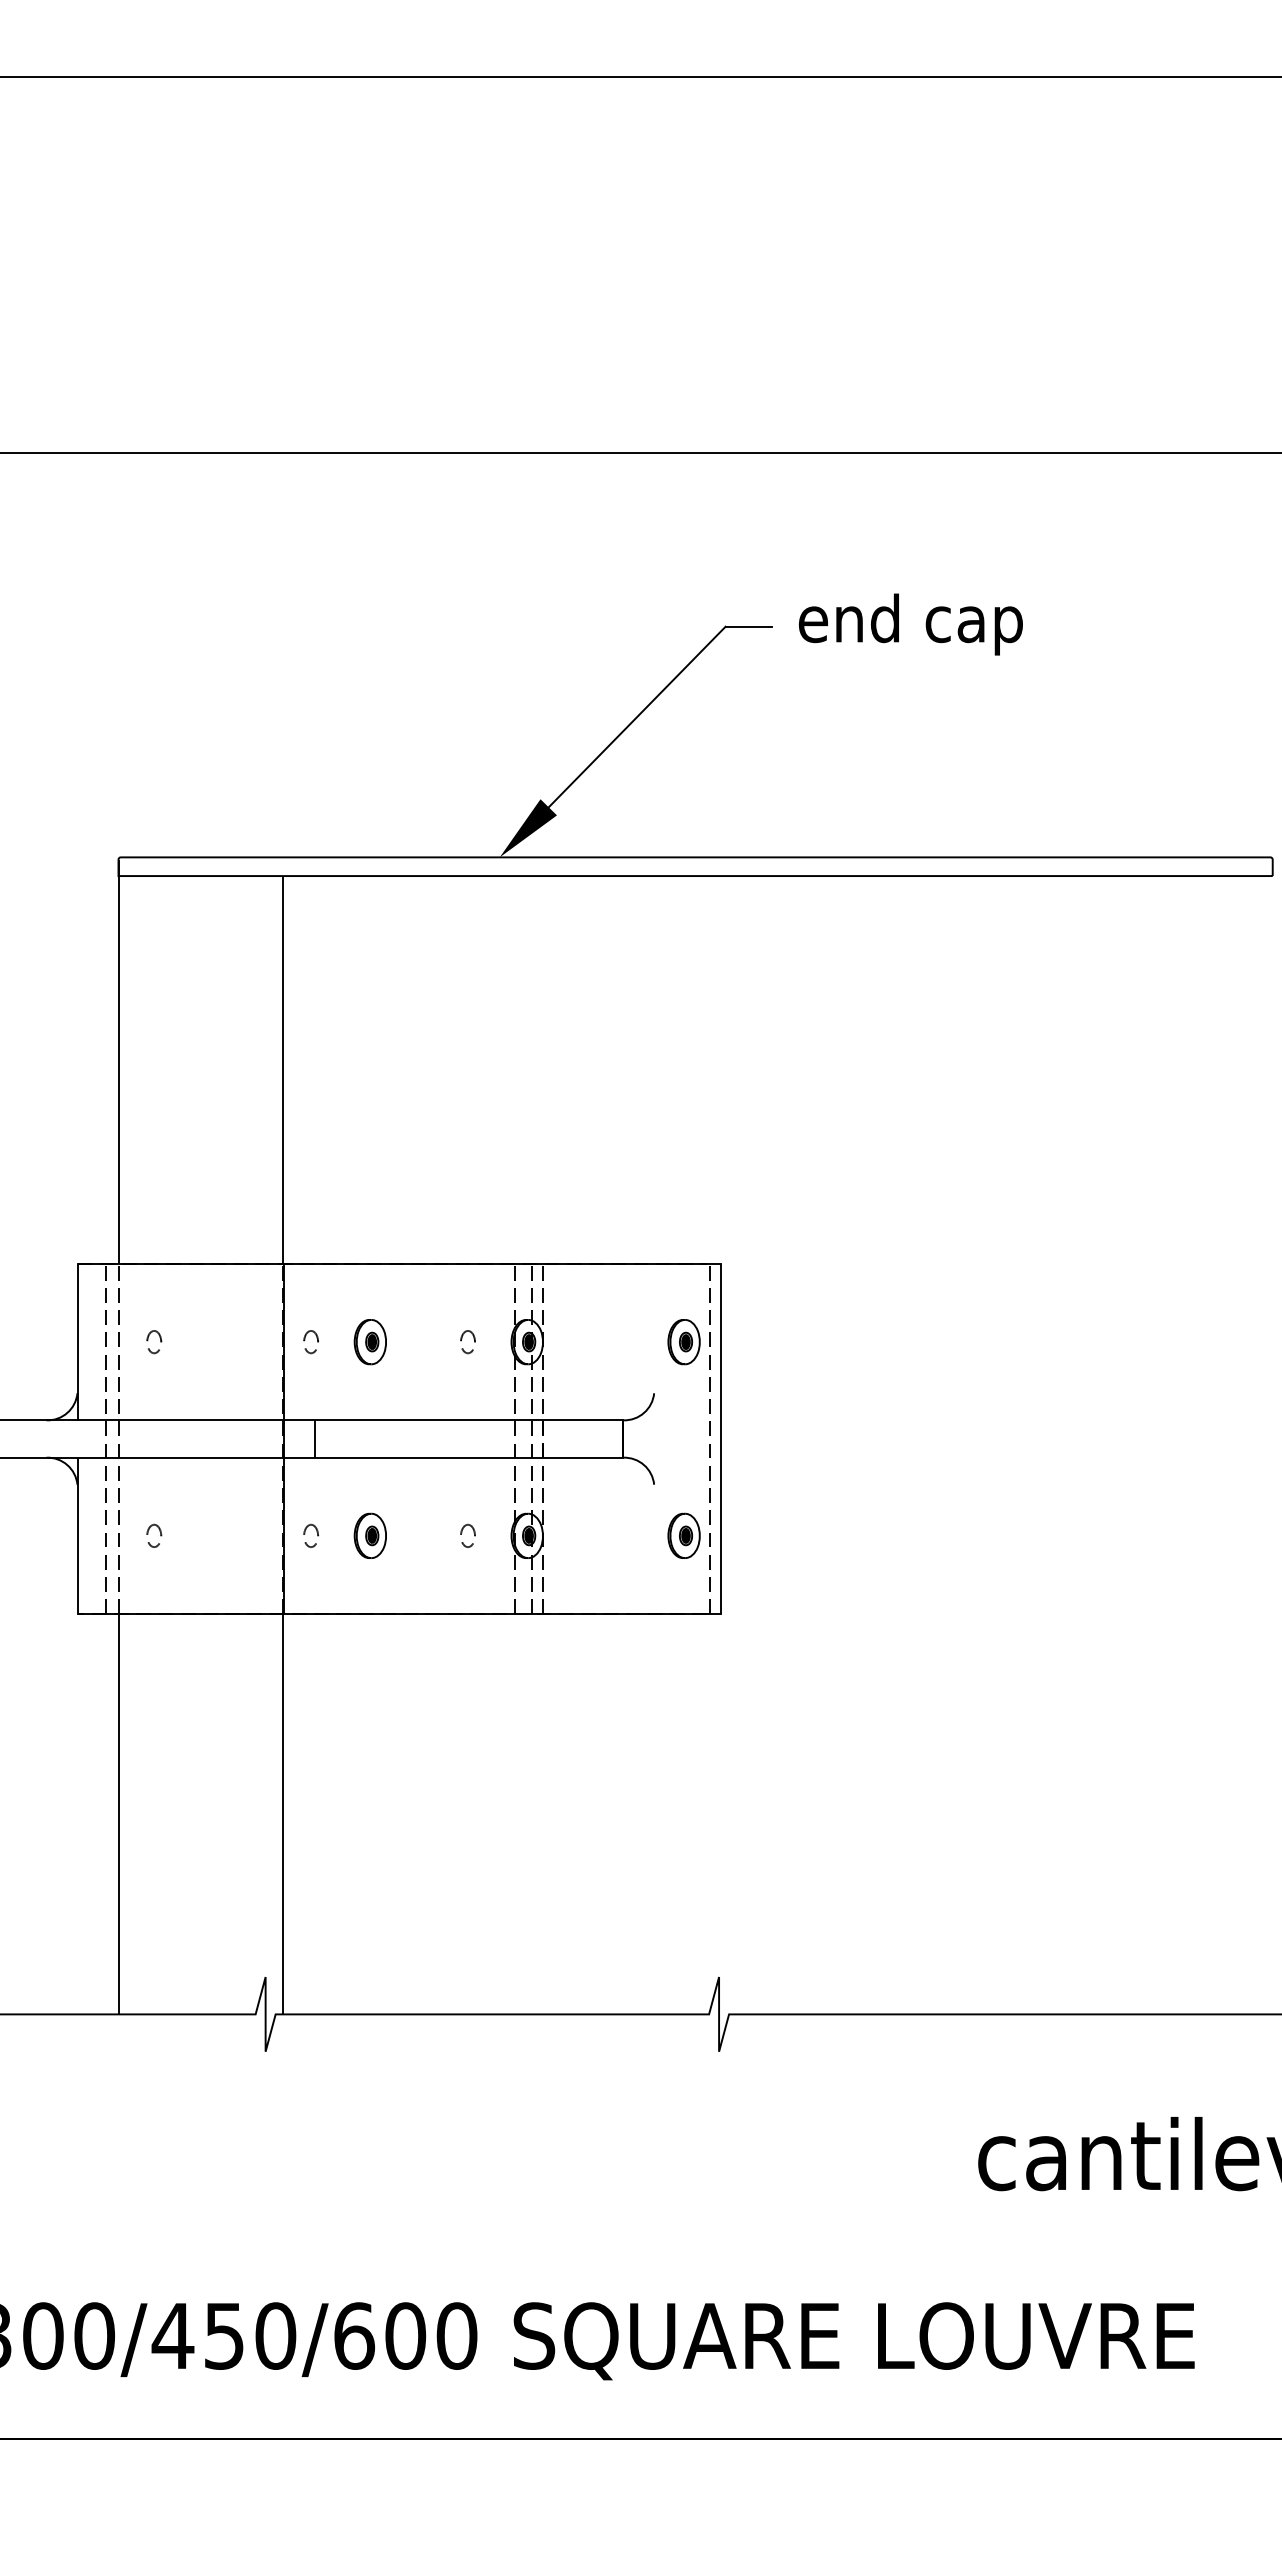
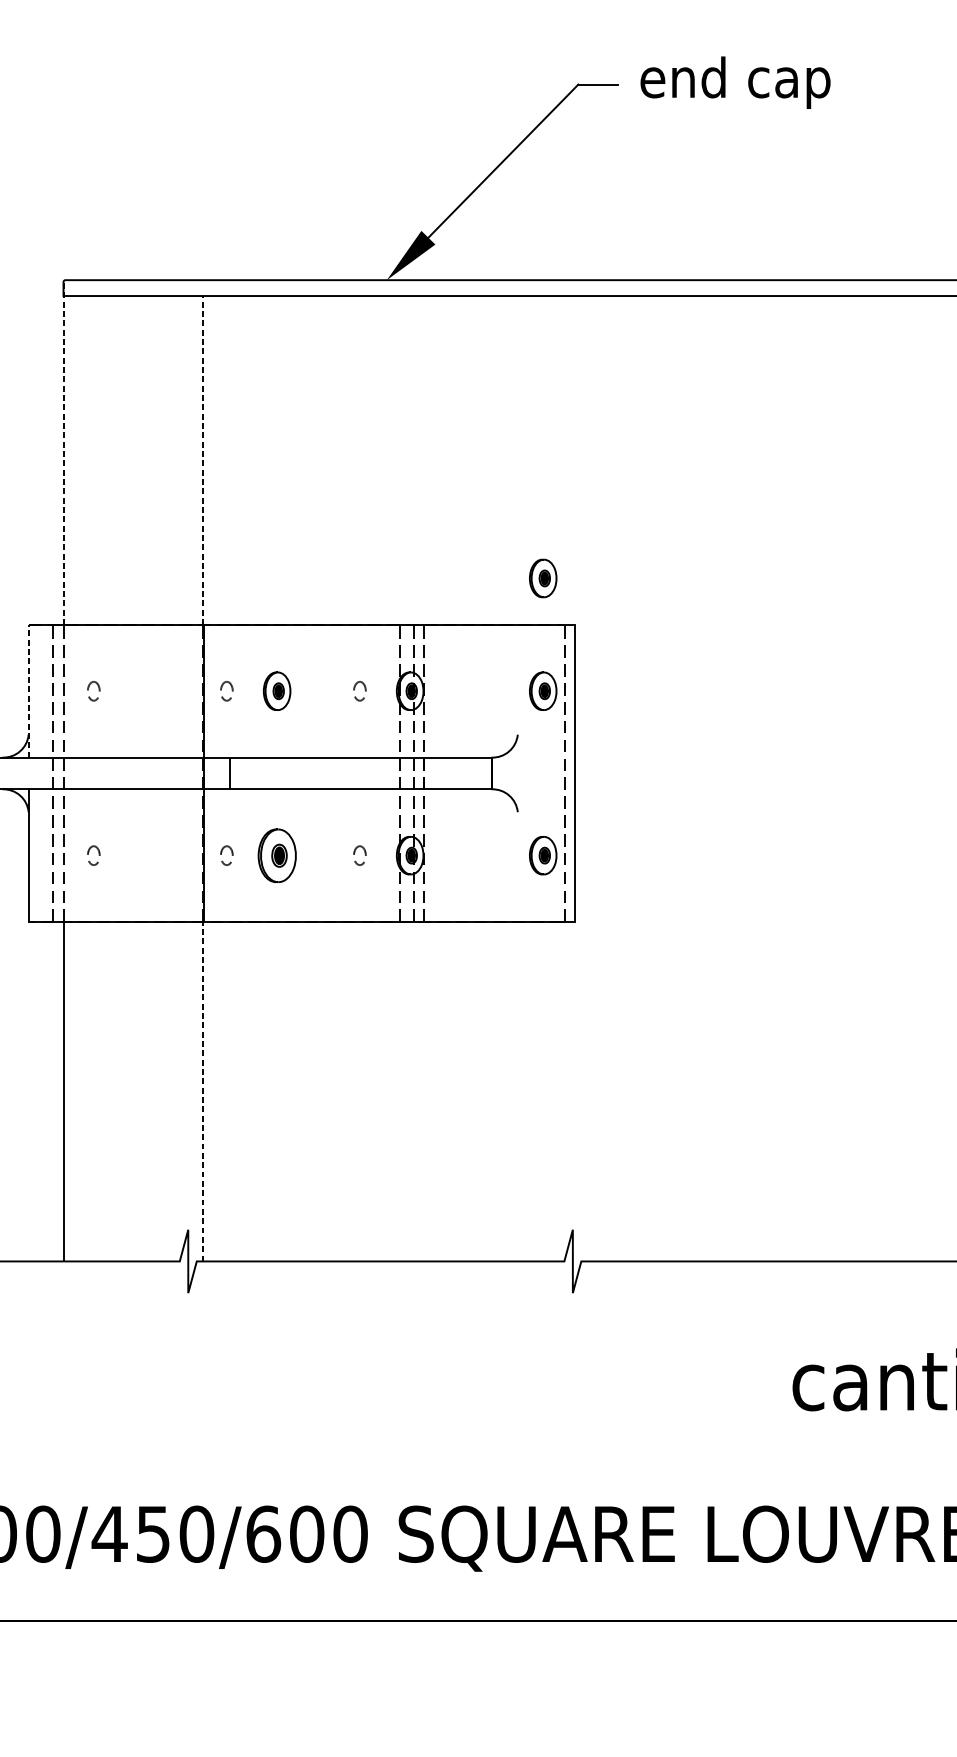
line: (118, 1061) -> (63, 453), solid -> dashed
line: (283, 1069) -> (203, 460), solid -> dashed
part: (683, 1209) -> (542, 578), added
line: (77, 1341) -> (28, 690), solid -> dashed
part: (369, 1535) -> (276, 855), size x1.4
line: (283, 1813) -> (203, 1091), solid -> dashed

